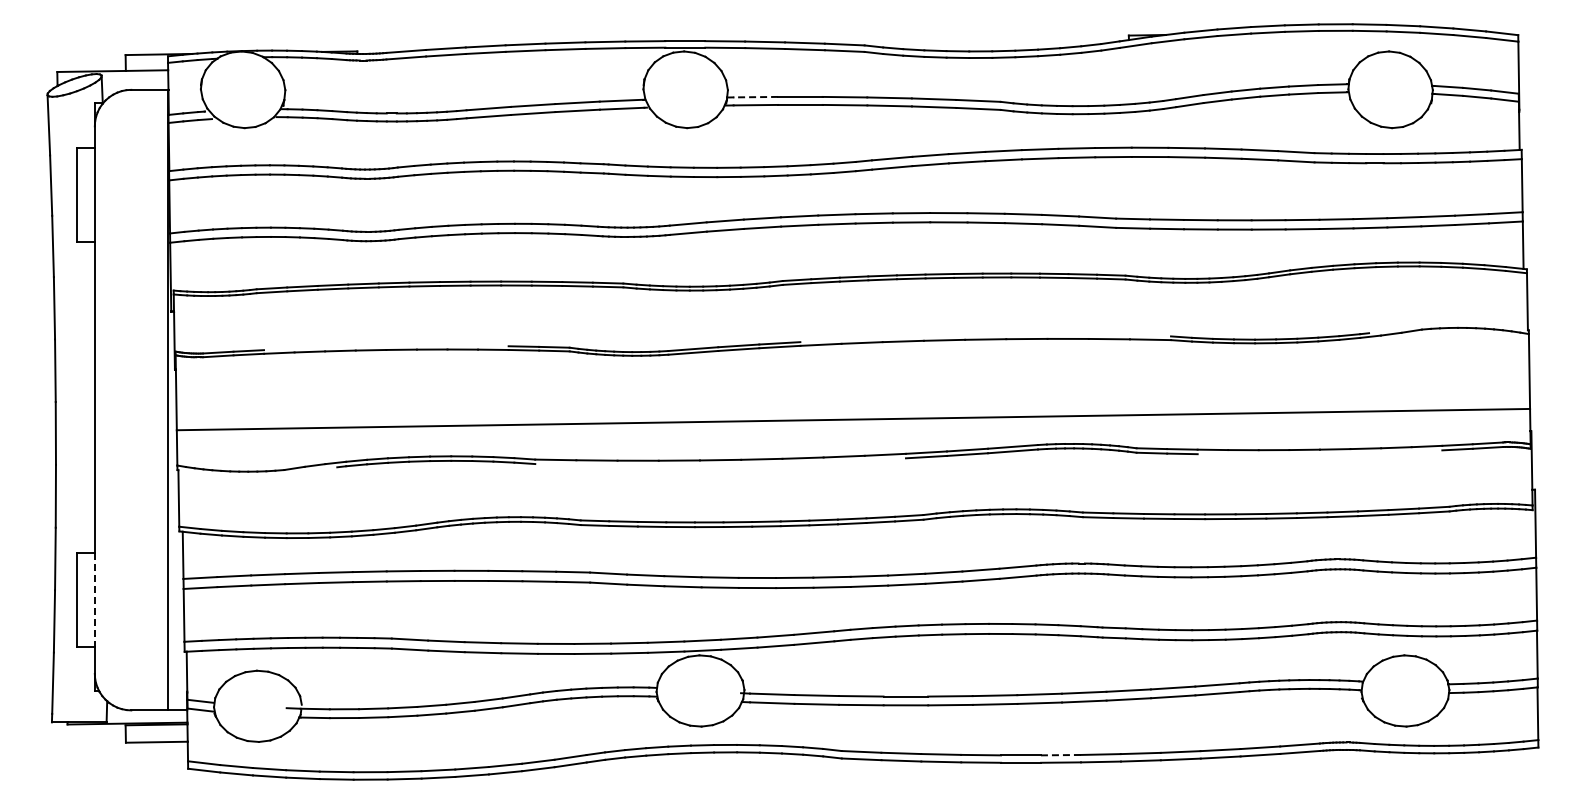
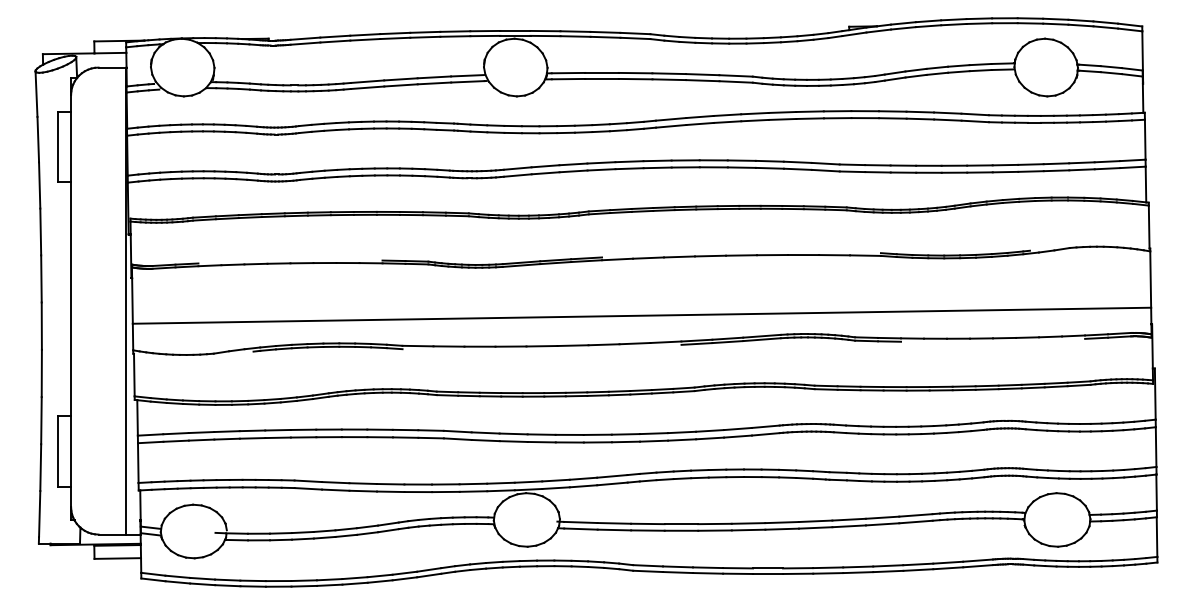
line: (755, 97) -> (568, 73), dashed -> solid
line: (94, 599) -> (70, 451), dashed -> solid
line: (1060, 755) -> (797, 568), dashed -> solid

